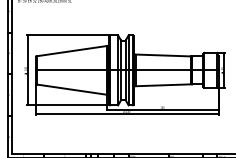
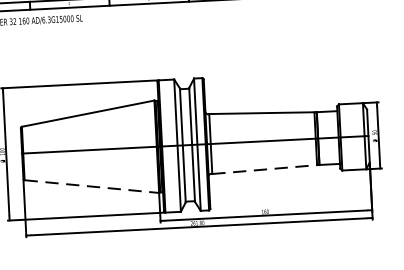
line: (163, 85) -> (264, 169), solid -> dashed
line: (71, 89) -> (91, 186), solid -> dashed

